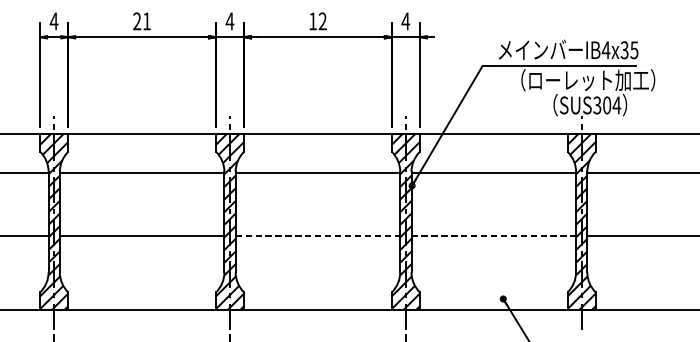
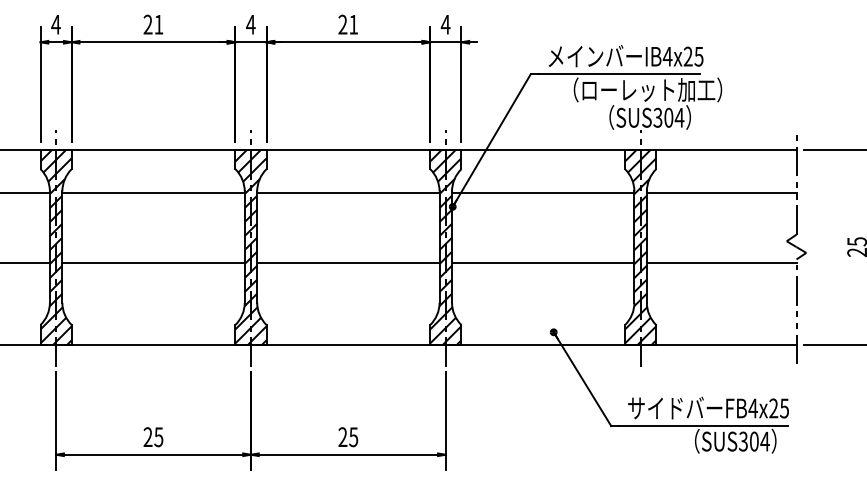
text: (318, 21) -> (348, 24), 12 -> 21
text: (623, 50) -> (687, 56), IB4x35 -> IB4x25
line: (318, 235) -> (348, 262), dashed -> solid
line: (494, 235) -> (543, 262), dashed -> solid

